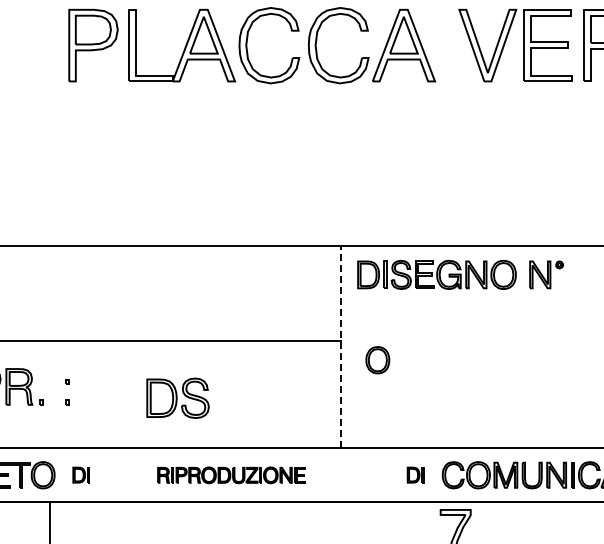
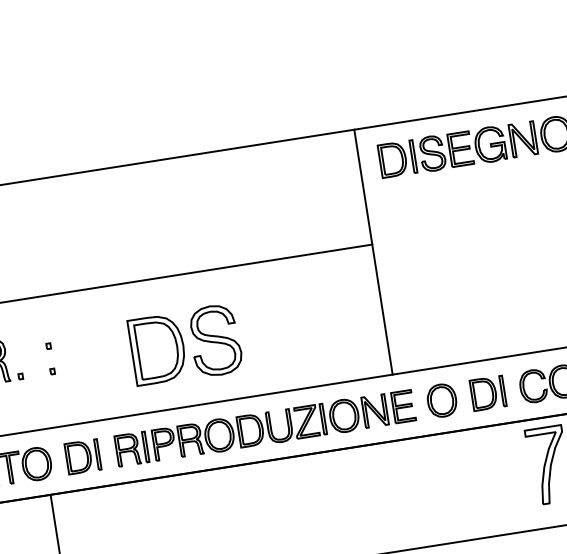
line: (341, 346) -> (373, 251), dashed -> solid
part: (377, 360) -> (441, 401), moved
part: (177, 398) -> (184, 345), size x1.43
part: (81, 474) -> (83, 455), size x1.67
part: (415, 474) -> (487, 392), size x1.67
part: (231, 475) -> (264, 428), size x1.67

